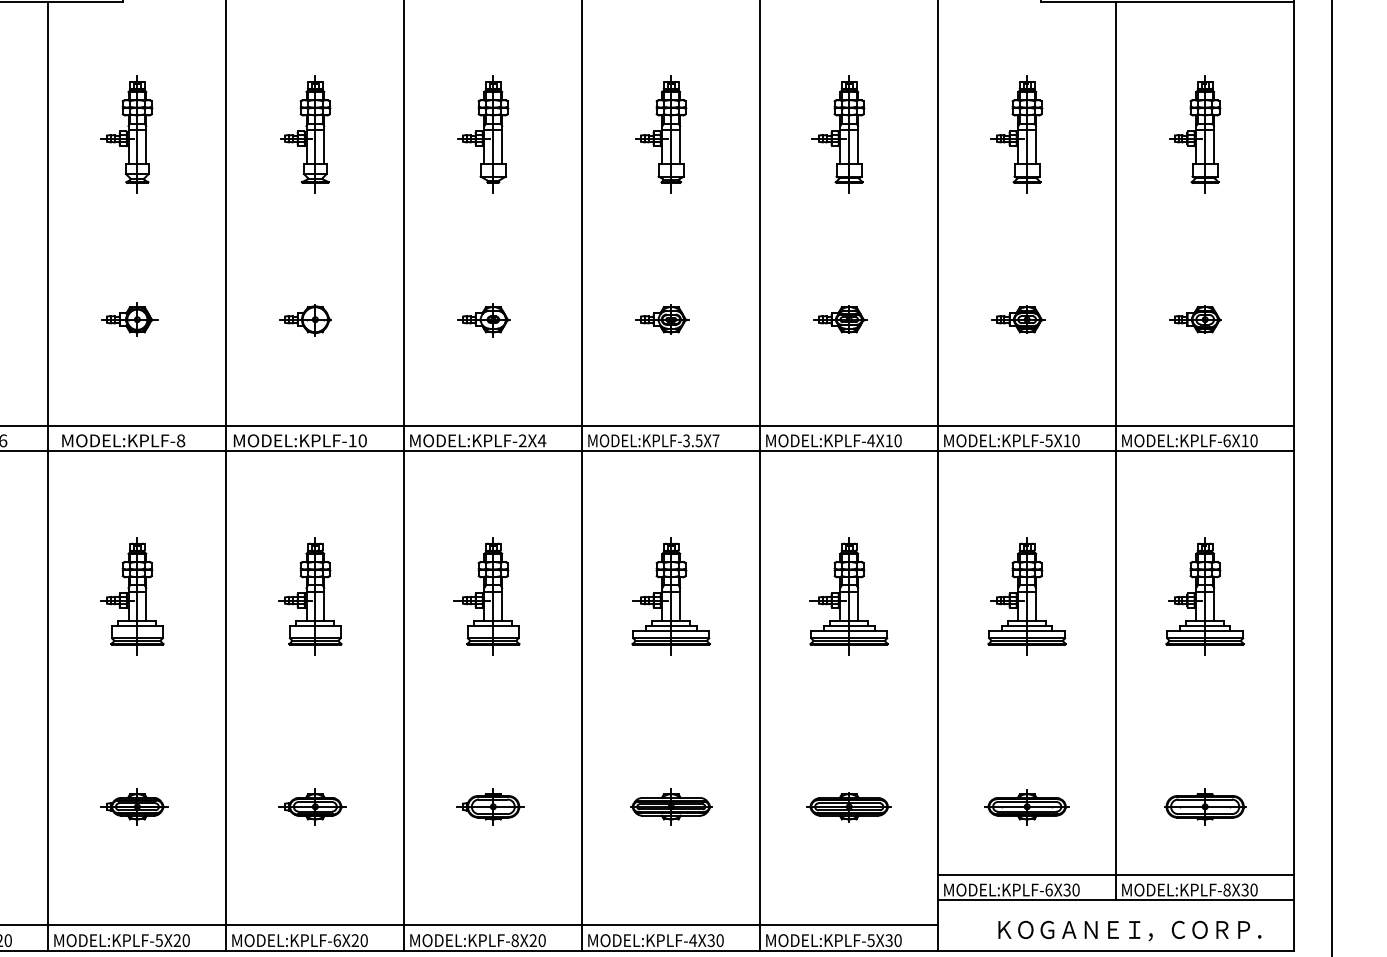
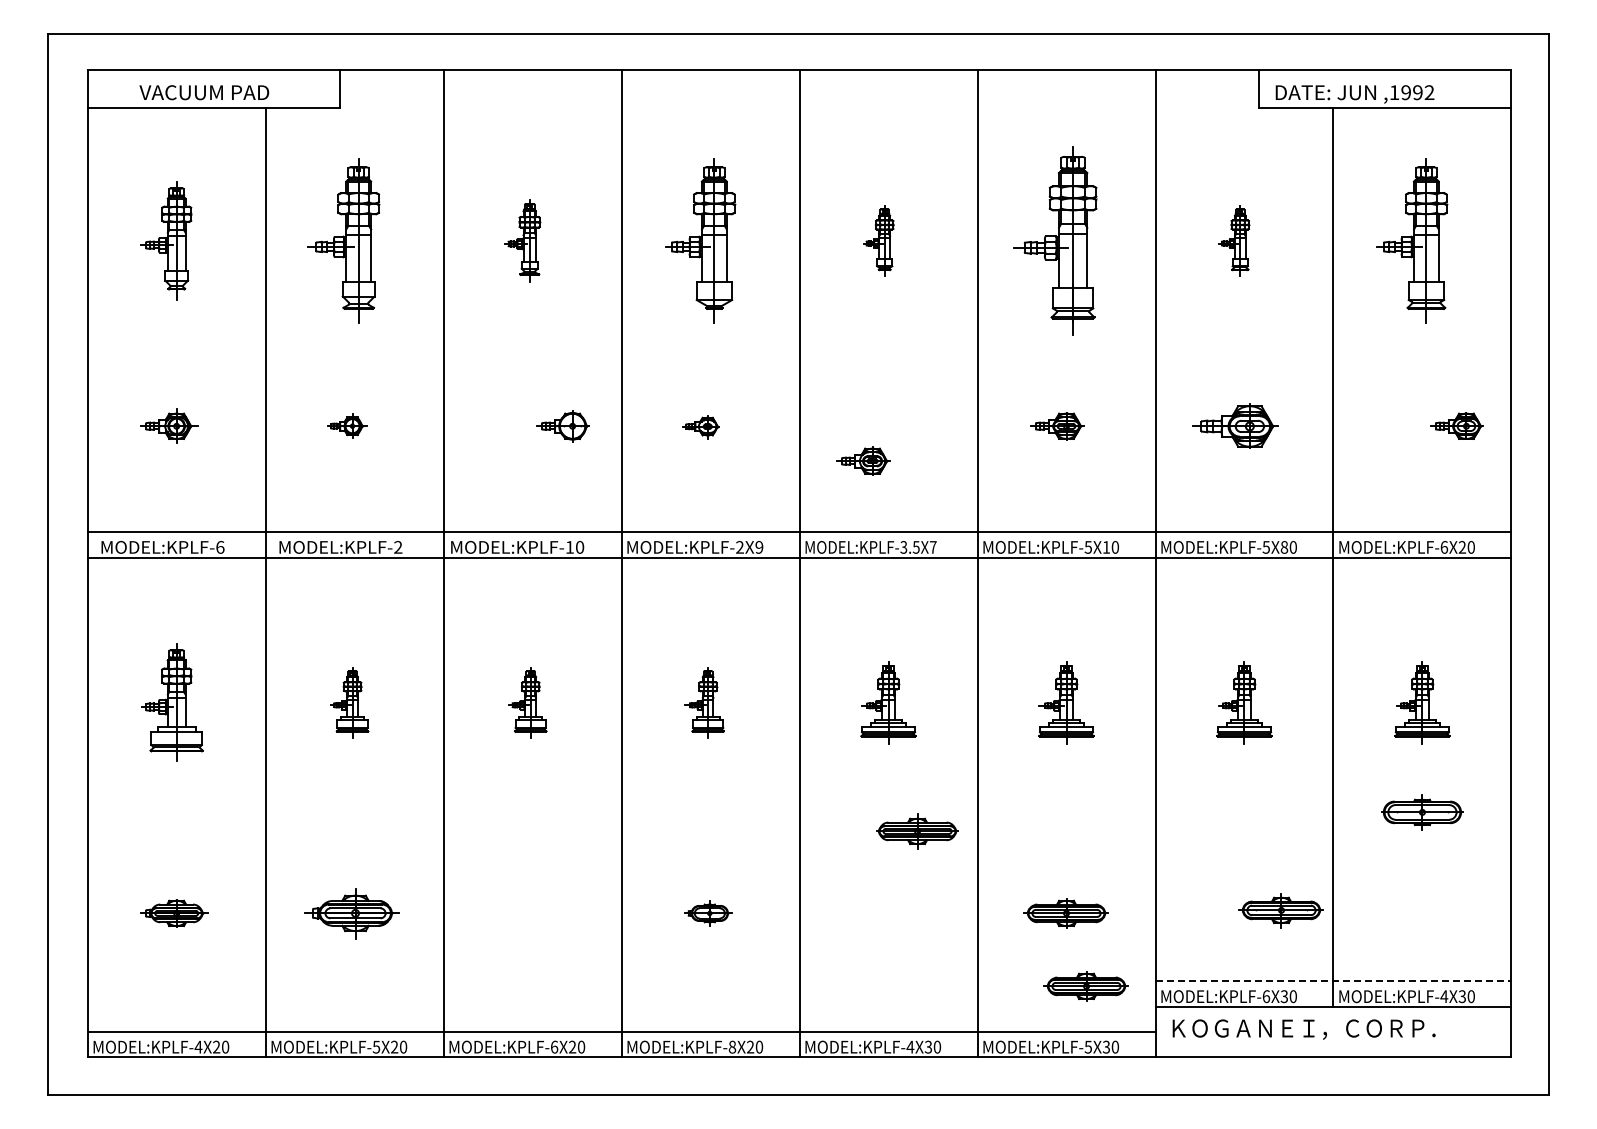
part: (127, 133) -> (344, 240), size x1.4
part: (305, 133) -> (522, 240), size x0.7
part: (483, 133) -> (700, 240), size x1.4
part: (661, 133) -> (878, 240), size x0.6
part: (838, 133) -> (1055, 240), size x1.6
part: (1016, 133) -> (1233, 240), size x0.6
part: (1195, 133) -> (1412, 240), size x1.4
part: (130, 318) -> (347, 425), size x0.7
part: (662, 318) -> (863, 460), moved
part: (1018, 318) -> (1235, 425), size x1.6
part: (1195, 318) -> (1456, 425), moved
part: (305, 319) -> (562, 426), moved
part: (483, 320) -> (700, 427), size x0.7
text: (181, 440) -> (398, 547), MODEL:KPLF-8 -> MODEL:KPLF-2
text: (542, 440) -> (759, 547), MODEL:KPLF-2X4 -> MODEL:KPLF-2X9
text: (871, 440) -> (1088, 547), MODEL:KPLF-4X10 -> MODEL:KPLF-5X10
text: (1067, 440) -> (1284, 547), MODEL:KPLF-5X10 -> MODEL:KPLF-5X80
text: (1244, 440) -> (1461, 547), MODEL:KPLF-6X10 -> MODEL:KPLF-6X20
part: (132, 595) -> (349, 702), size x0.6
part: (310, 595) -> (527, 702), size x0.6
part: (487, 595) -> (704, 702), size x0.6
part: (671, 595) -> (888, 702), size x0.7
part: (849, 595) -> (1066, 702), size x0.7
part: (1027, 595) -> (1244, 702), size x0.7
part: (1205, 595) -> (1422, 702), size x0.7
part: (135, 806) -> (352, 913), size x1.4
part: (312, 806) -> (529, 913), removed
part: (490, 806) -> (707, 913), size x0.7
part: (671, 806) -> (917, 831), moved
part: (1026, 806) -> (1280, 910), moved
part: (1205, 806) -> (1422, 812), moved
line: (1116, 874) -> (1333, 981), solid -> dashed
part: (868, 879) -> (1085, 986), added
text: (1227, 889) -> (1444, 996), MODEL:KPLF-8X30 -> MODEL:KPLF-4X30
text: (1129, 930) -> (1303, 1029), moved

